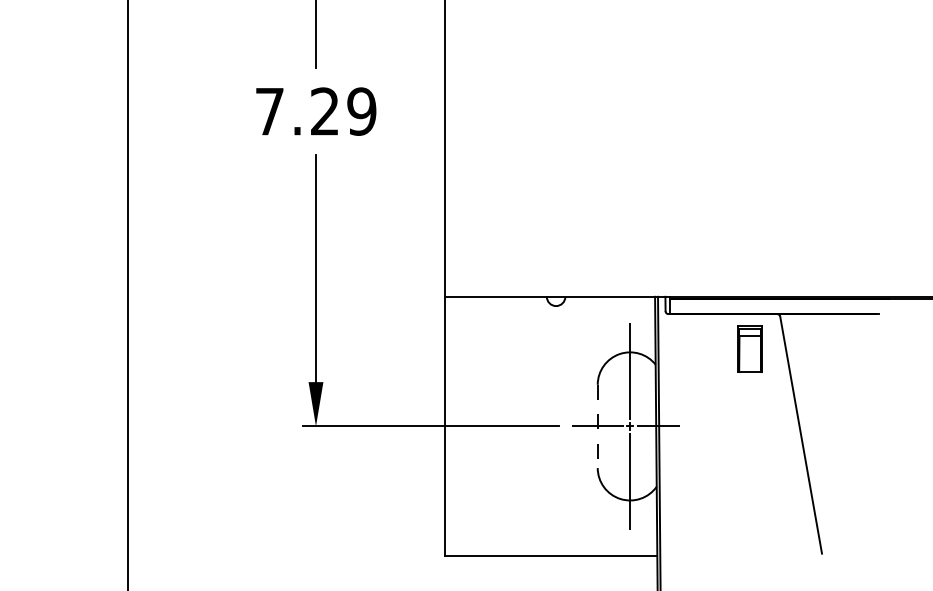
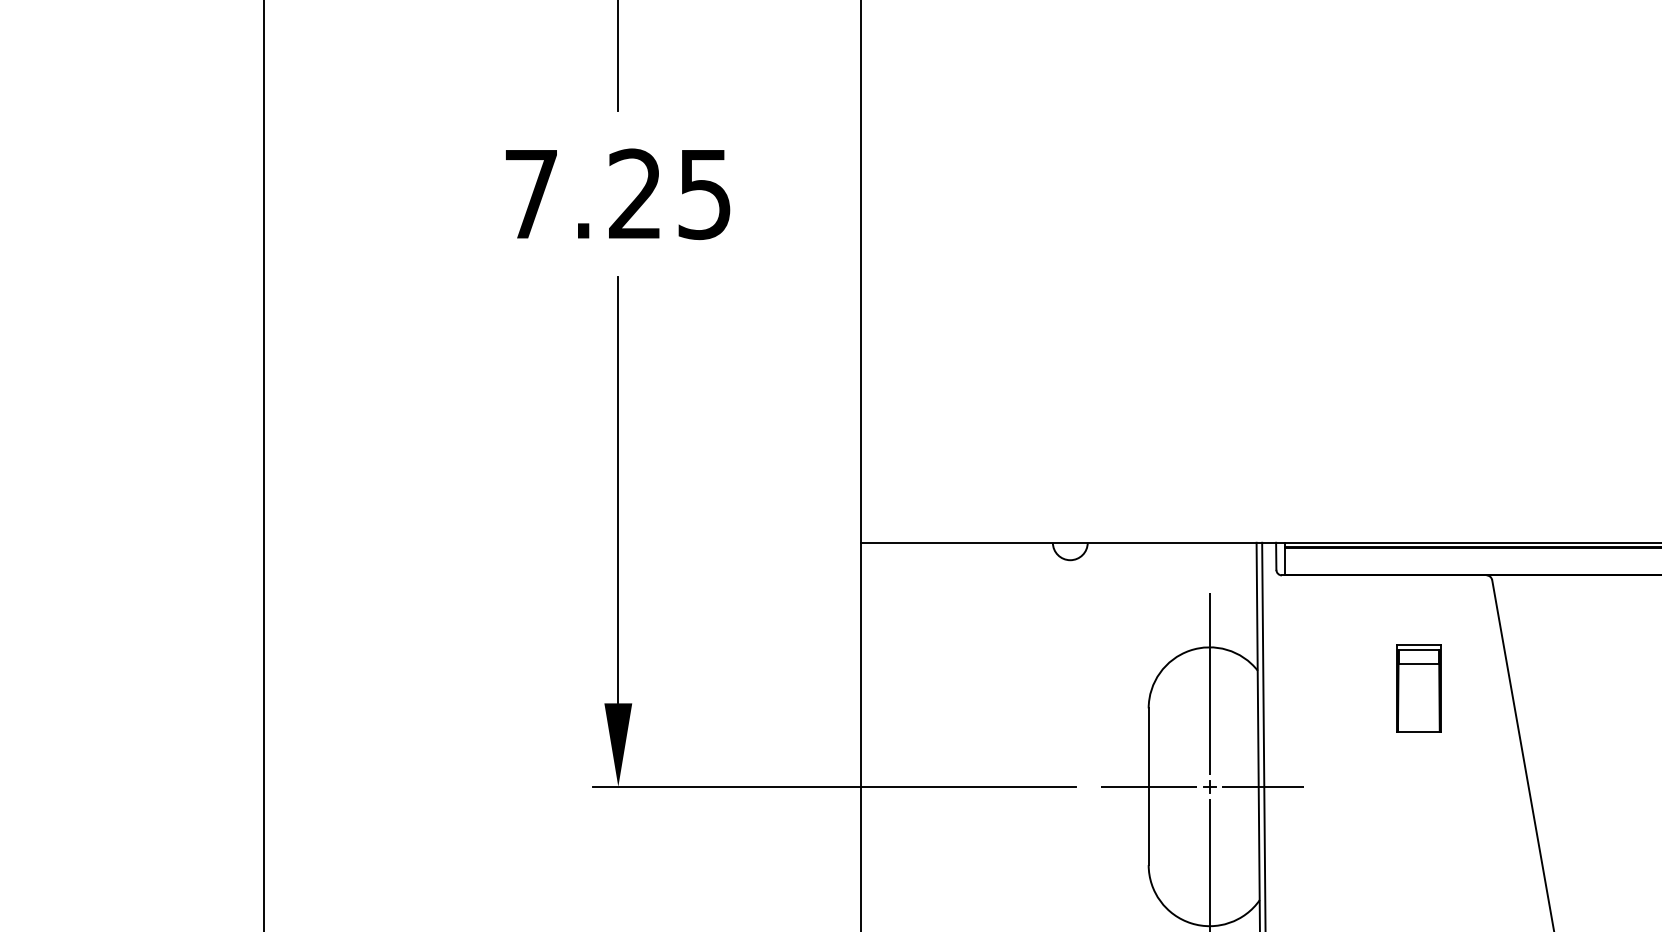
text: (361, 111) -> (703, 193), 7.29 -> 7.25
part: (749, 348) -> (1417, 687), moved
line: (597, 426) -> (1148, 786), dashed -> solid

